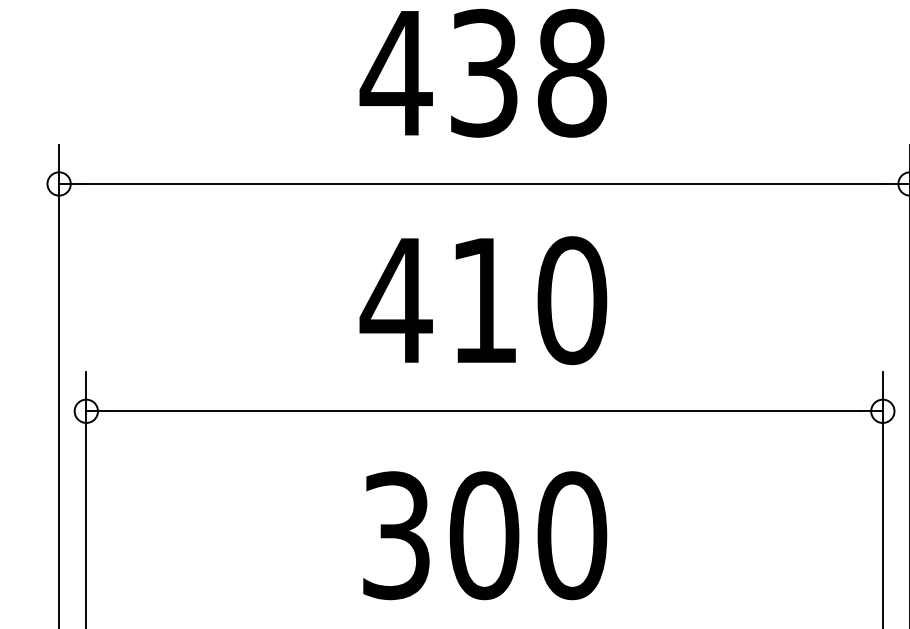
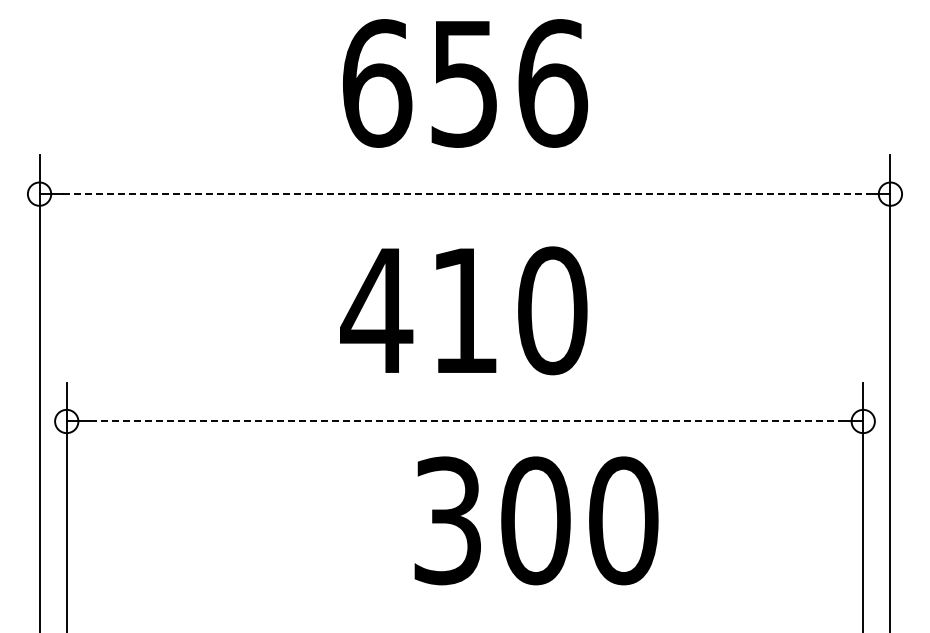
text: (484, 73) -> (464, 83), 438 -> 656
line: (485, 184) -> (465, 194), solid -> dashed
line: (484, 411) -> (464, 421), solid -> dashed
text: (485, 535) -> (536, 520), moved

